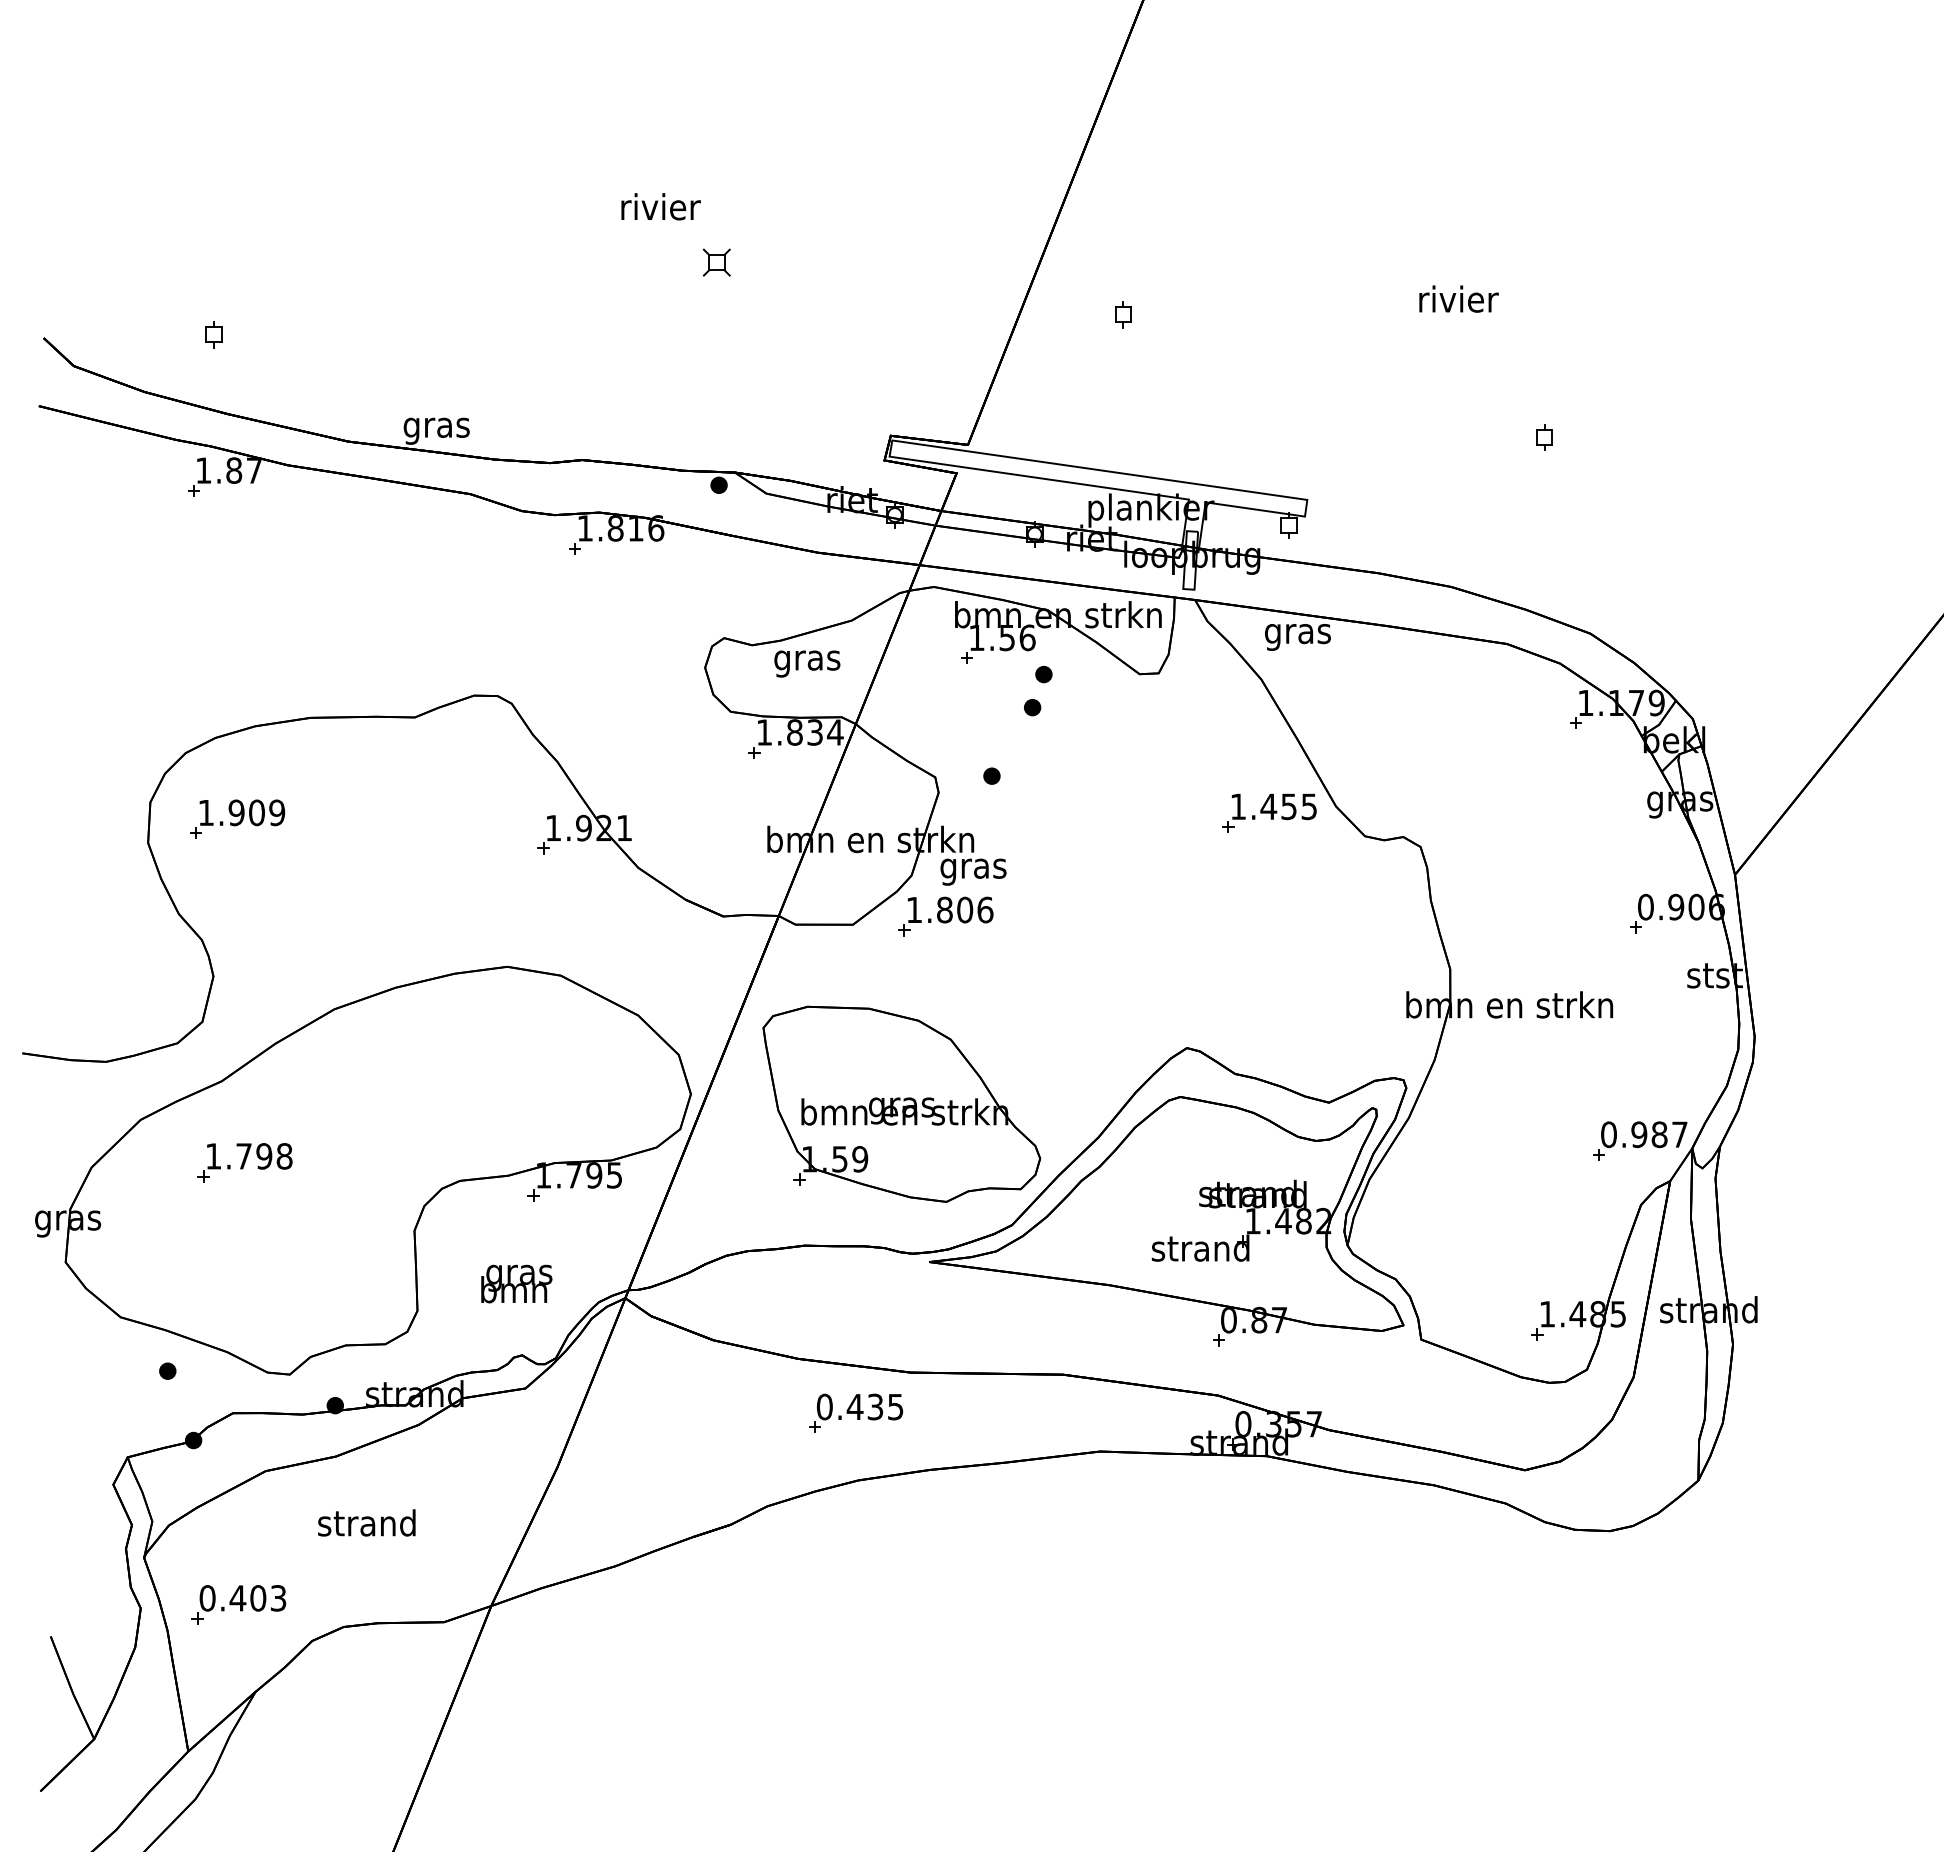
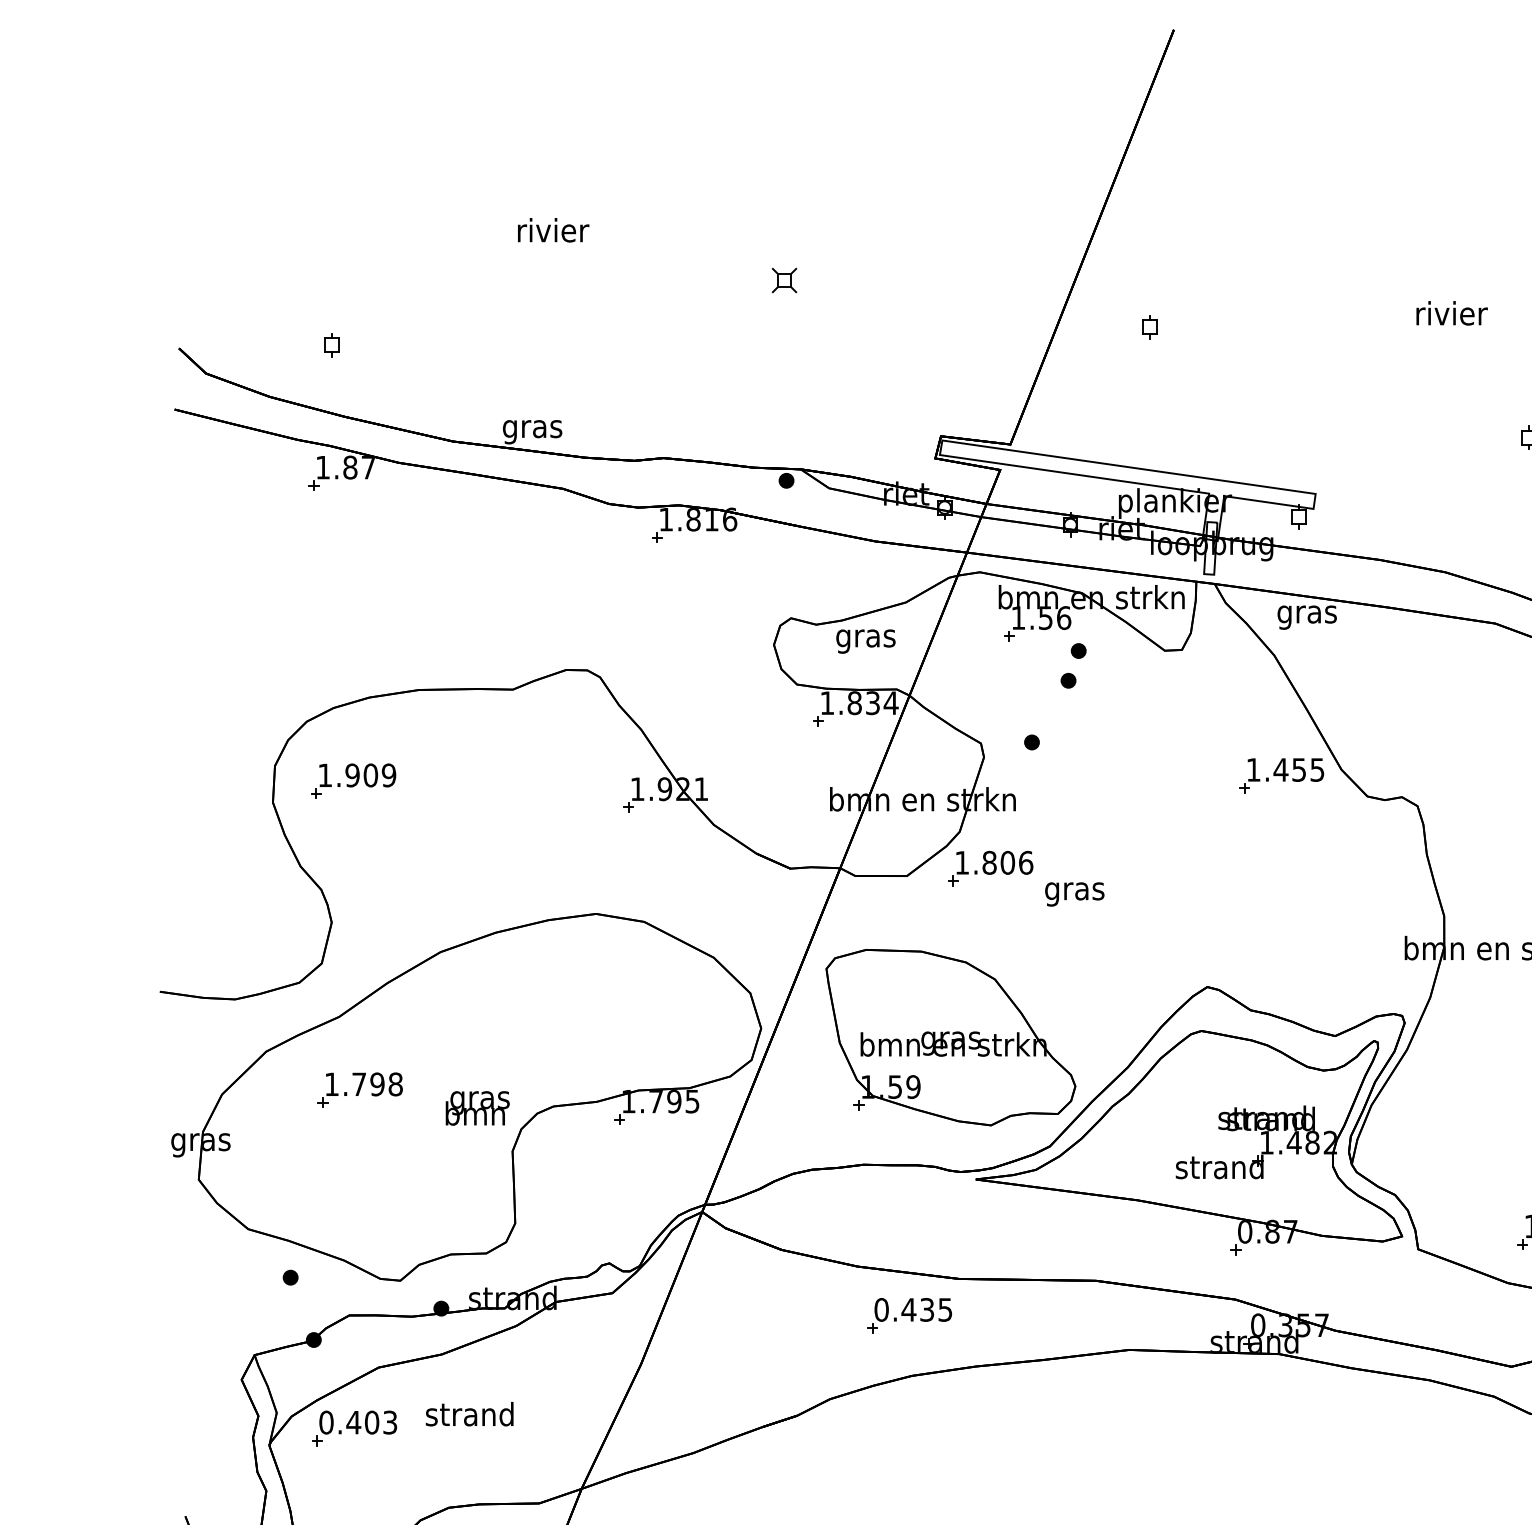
text: (660, 206) -> (553, 230), moved
text: (973, 871) -> (1074, 893), moved
text: (516, 1283) -> (477, 1107), moved
part: (238, 1604) -> (354, 1428), moved

